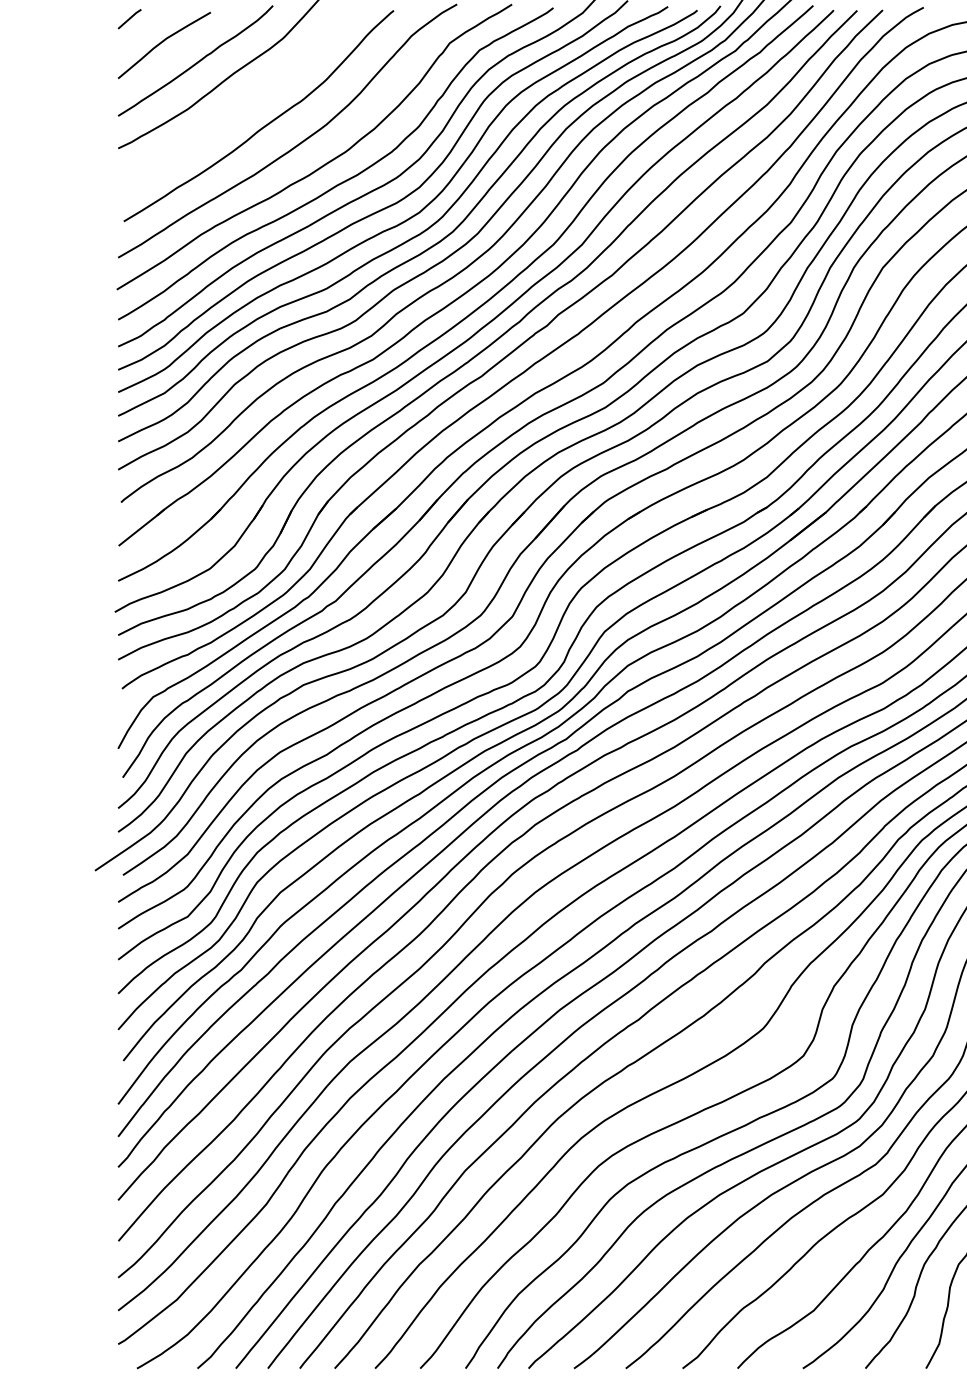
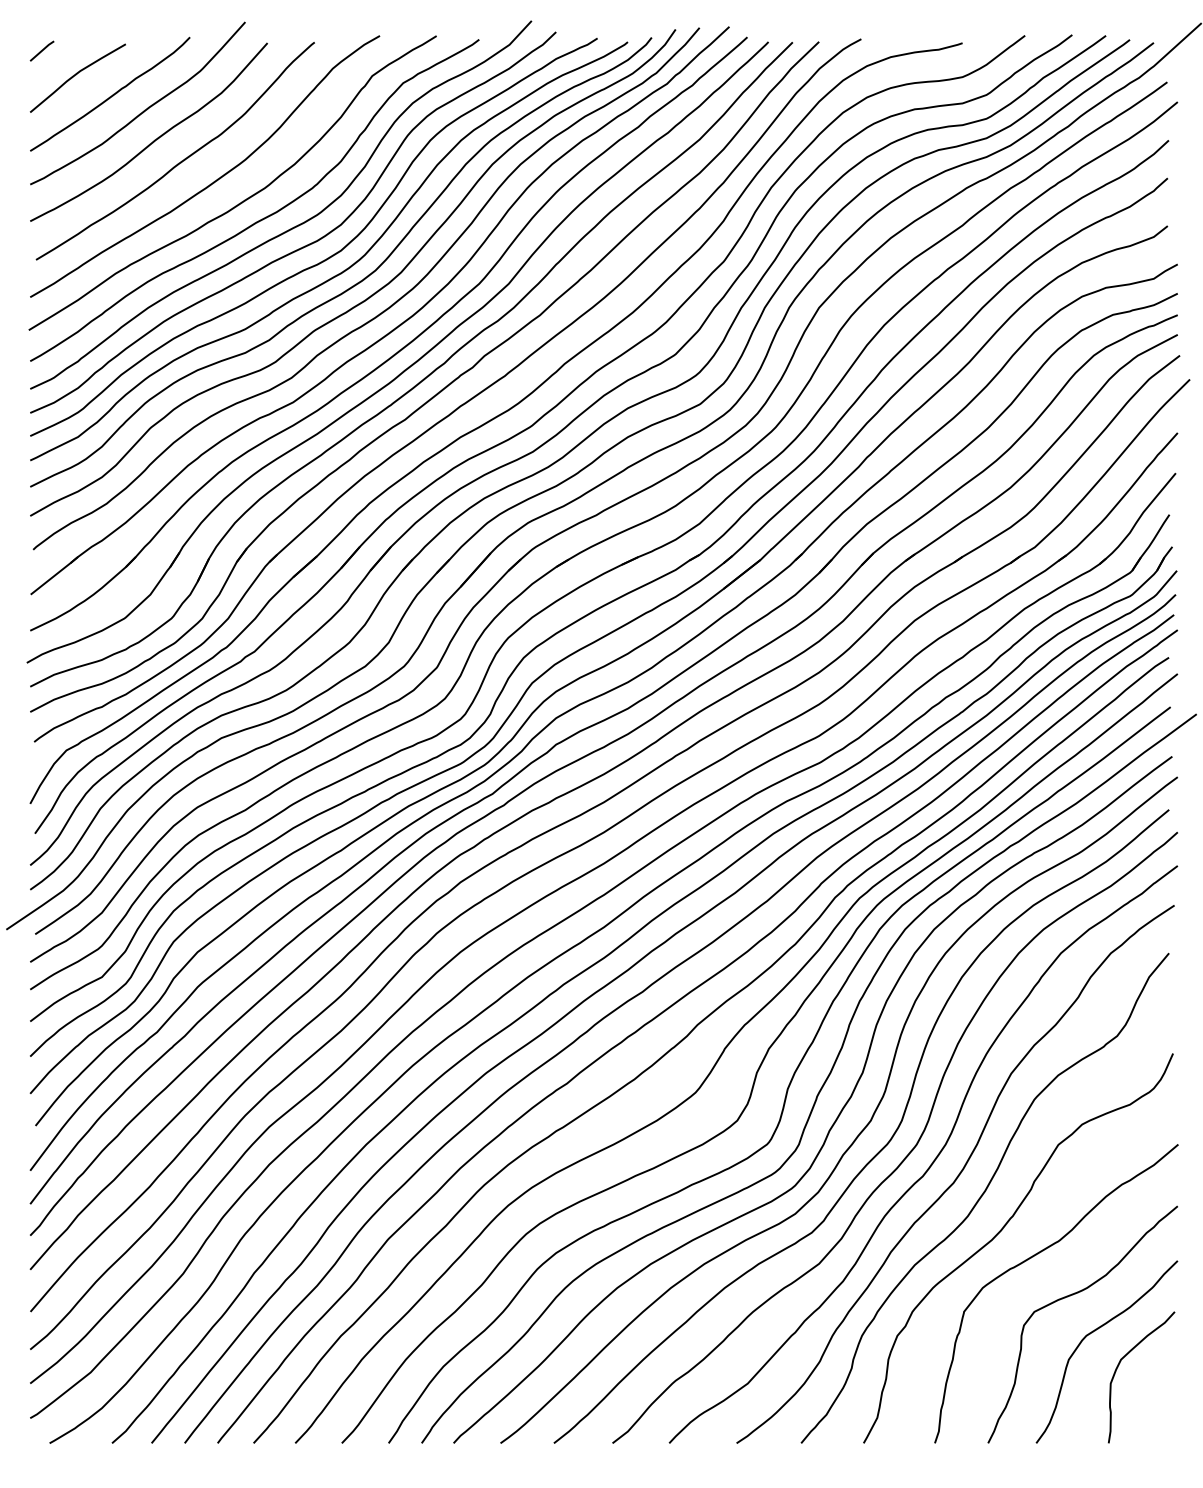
curve: (238, 104) -> (154, 139), added

